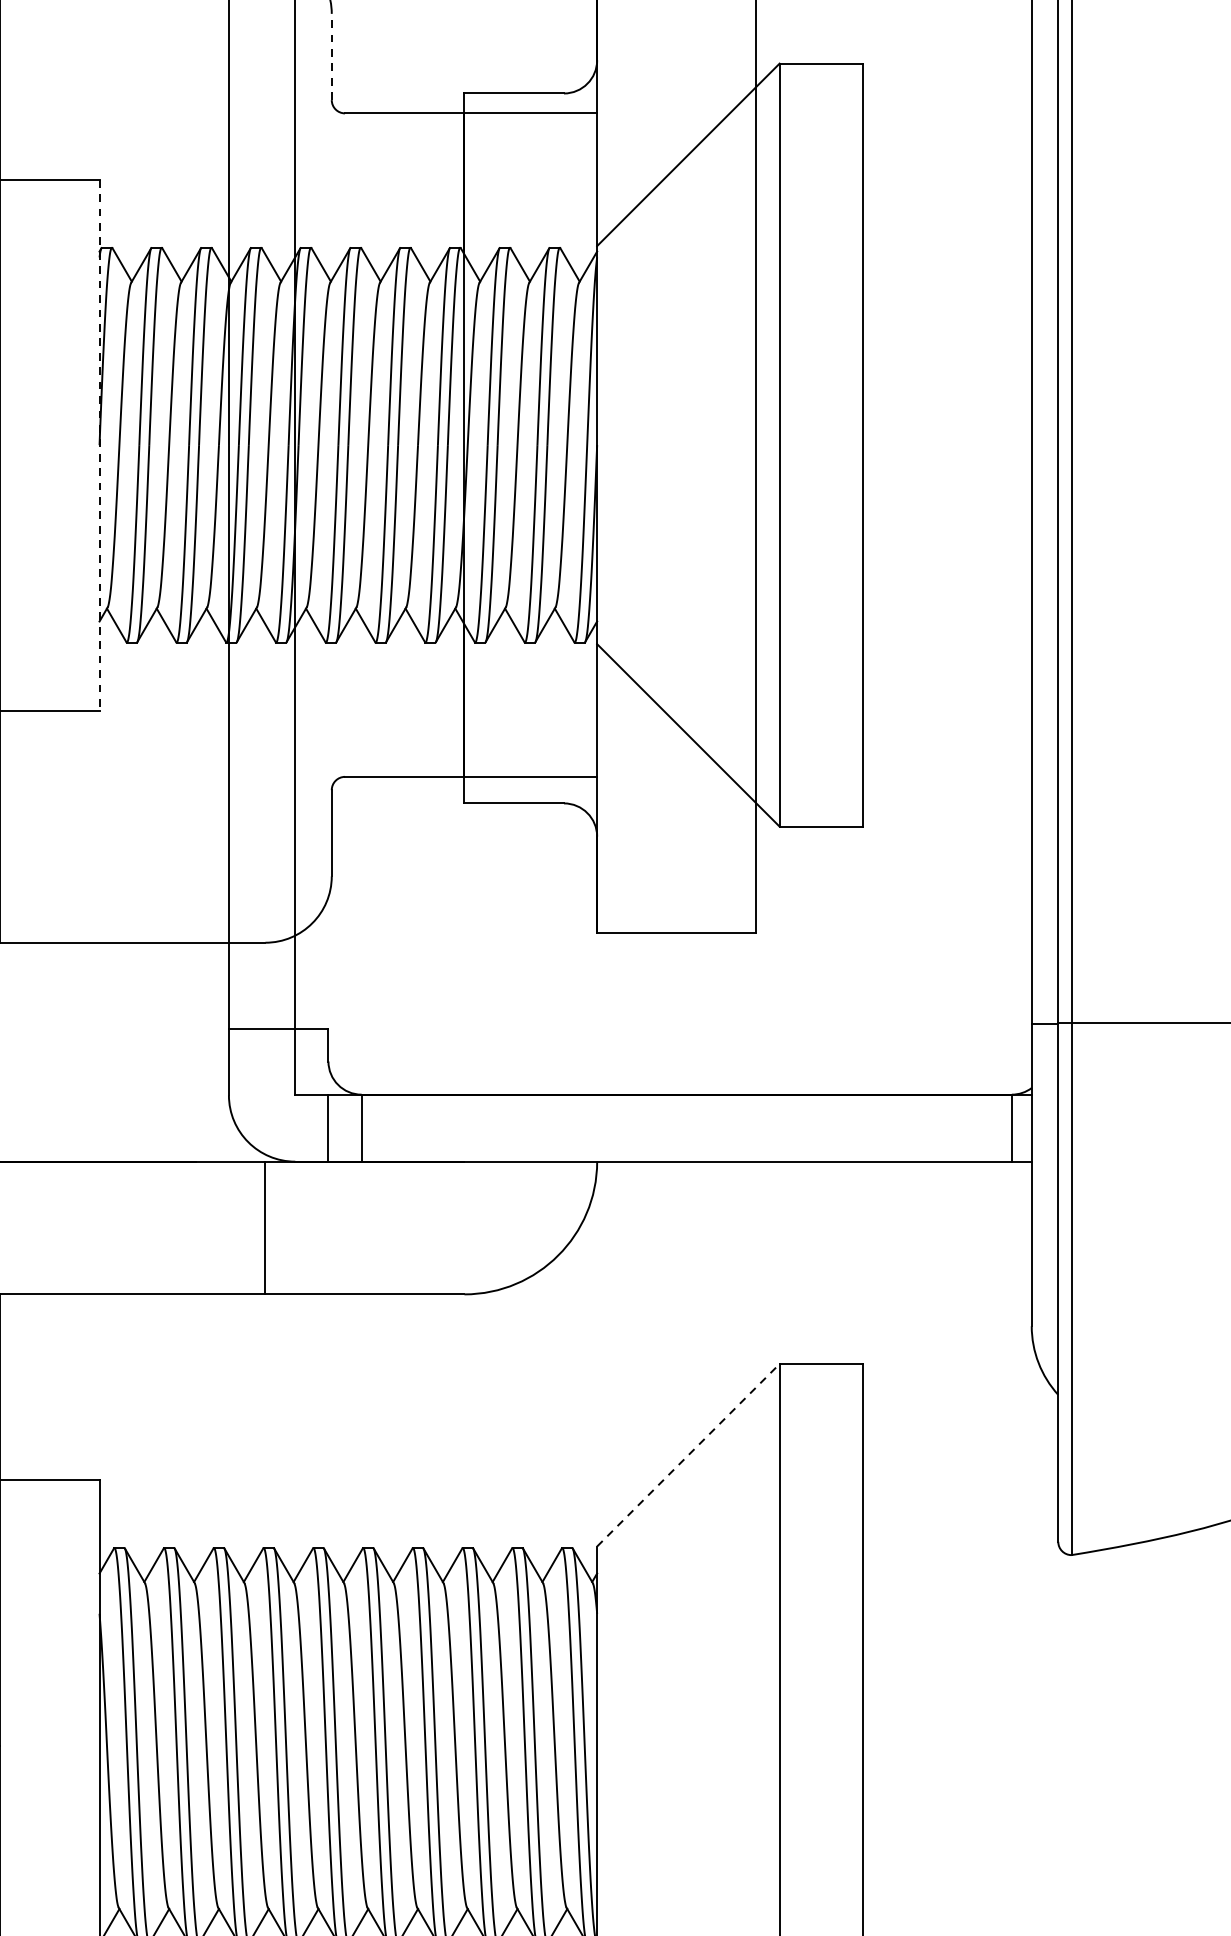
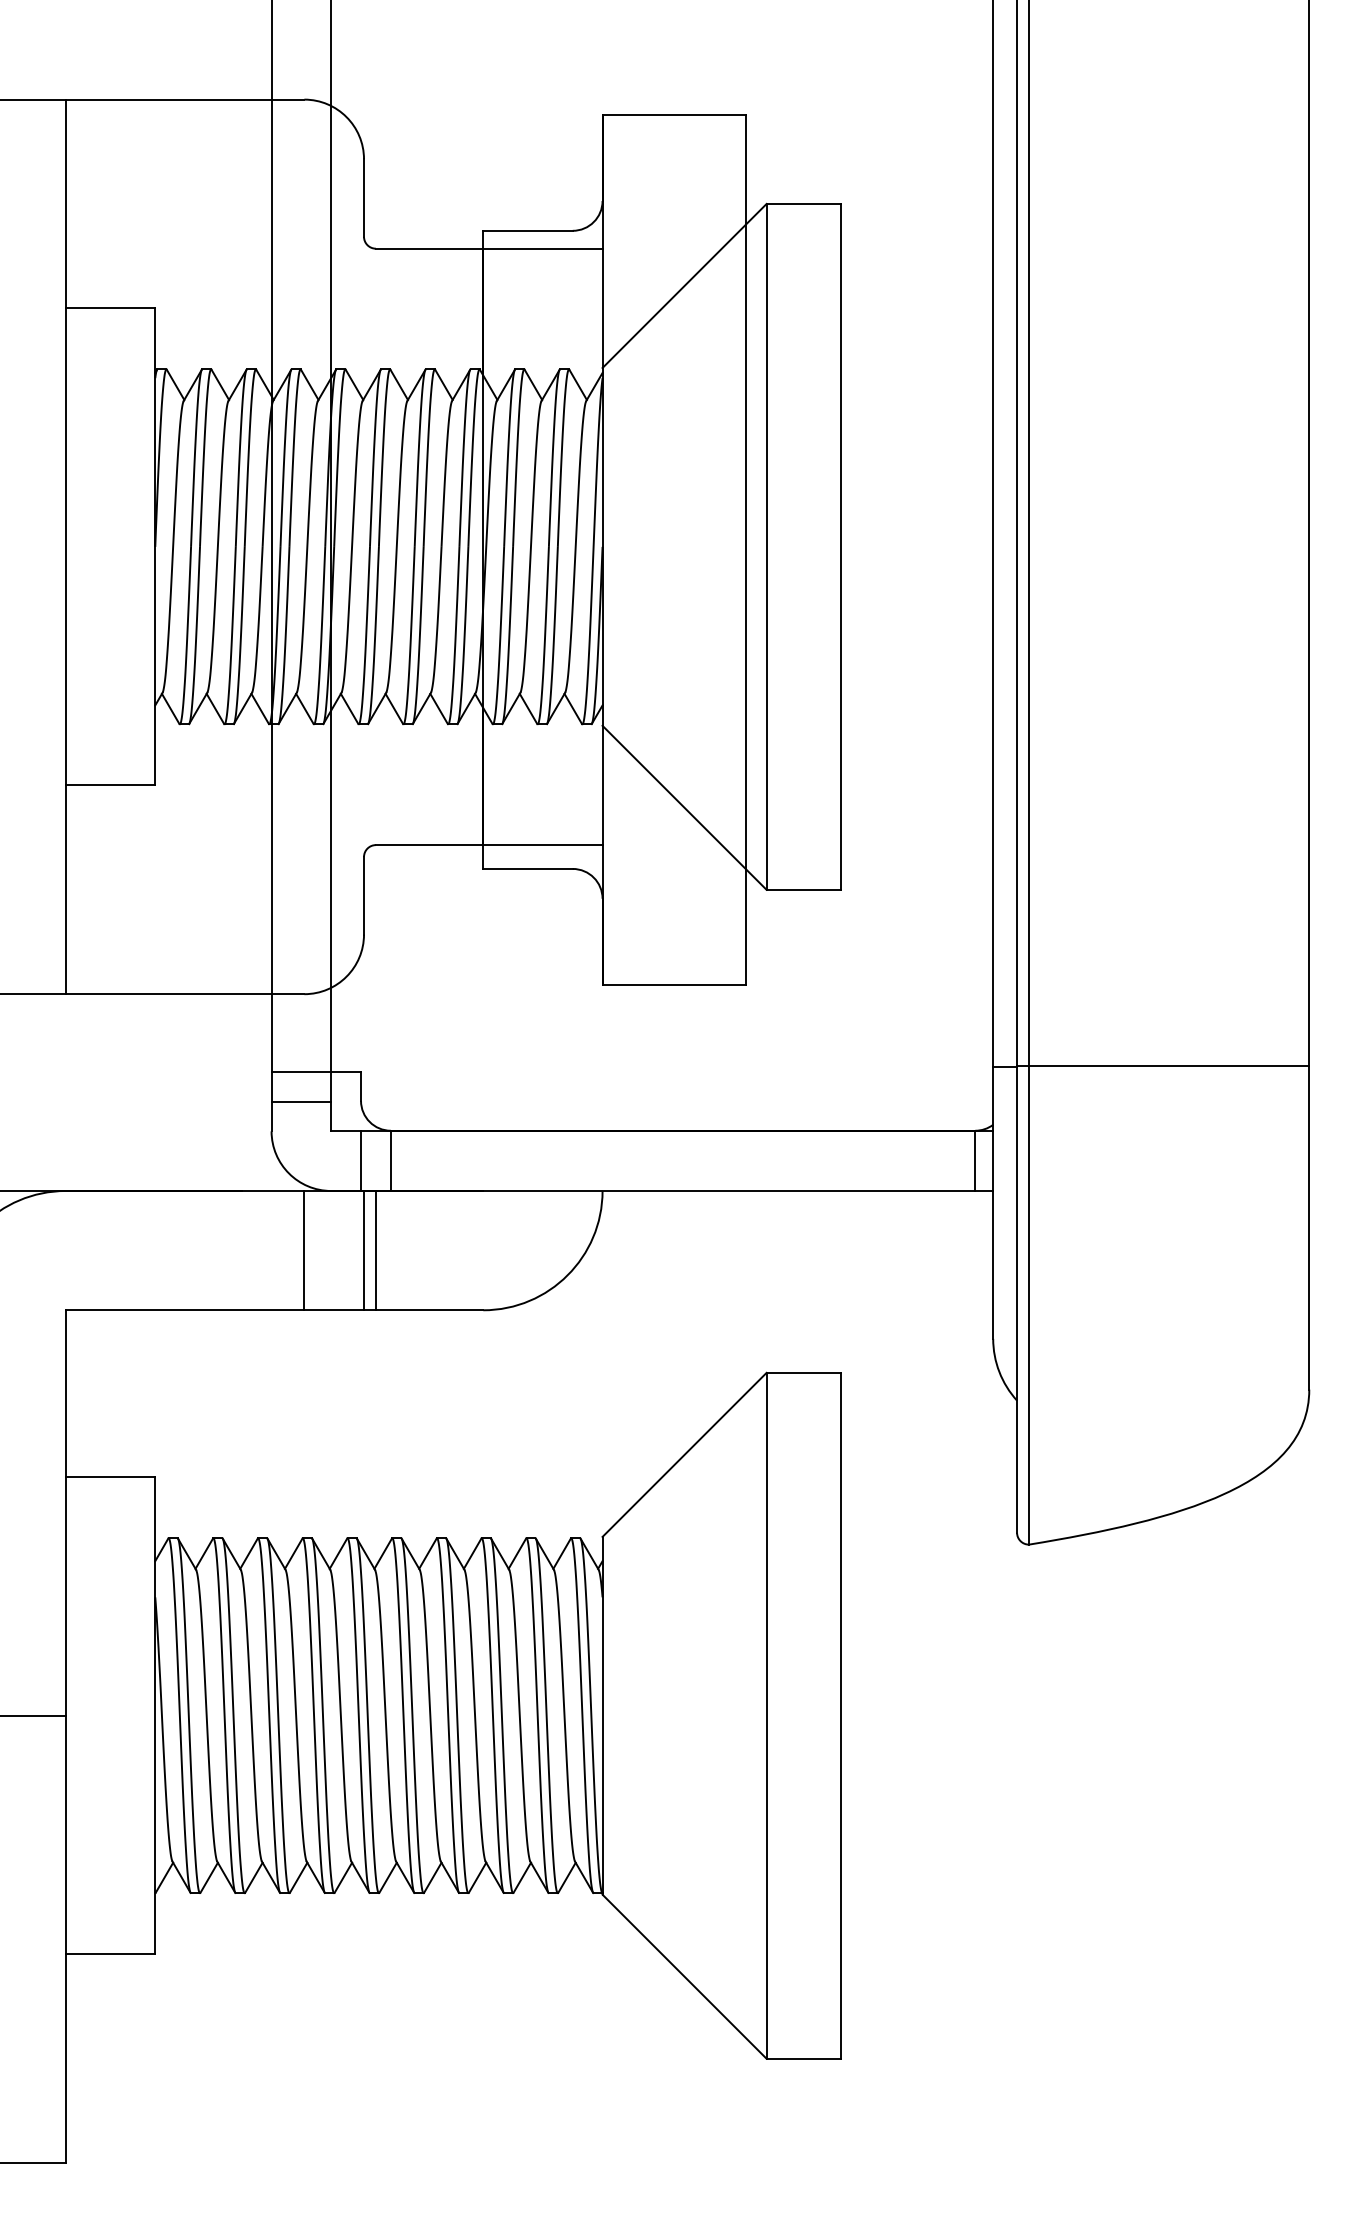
line: (332, 57) -> (364, 198), dashed -> solid
line: (99, 444) -> (155, 546), dashed -> solid
line: (262, 1062) -> (301, 1101), added
line: (332, 1227) -> (364, 1250), added
line: (344, 1227) -> (375, 1250), added
line: (688, 1454) -> (684, 1454), dashed -> solid

